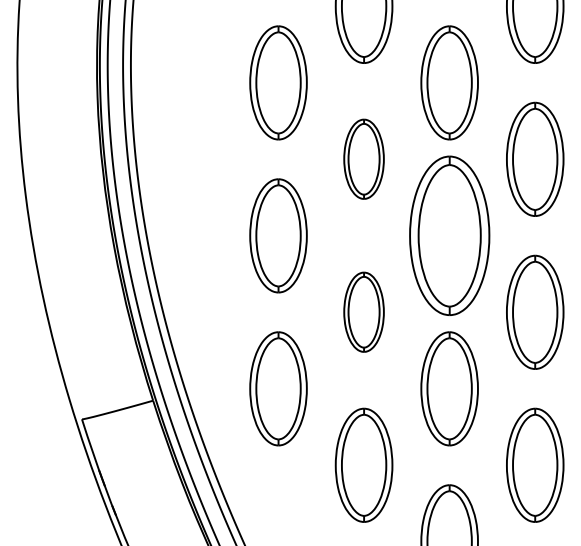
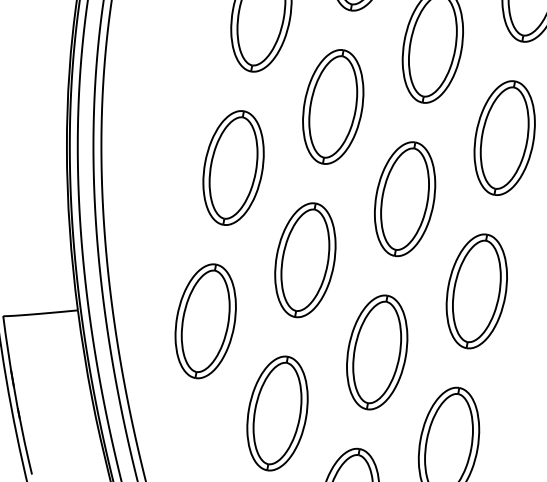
part: (363, 158) -> (332, 105), size x1.43
part: (449, 235) -> (404, 198), size x0.71
part: (363, 311) -> (304, 259), size x1.43

